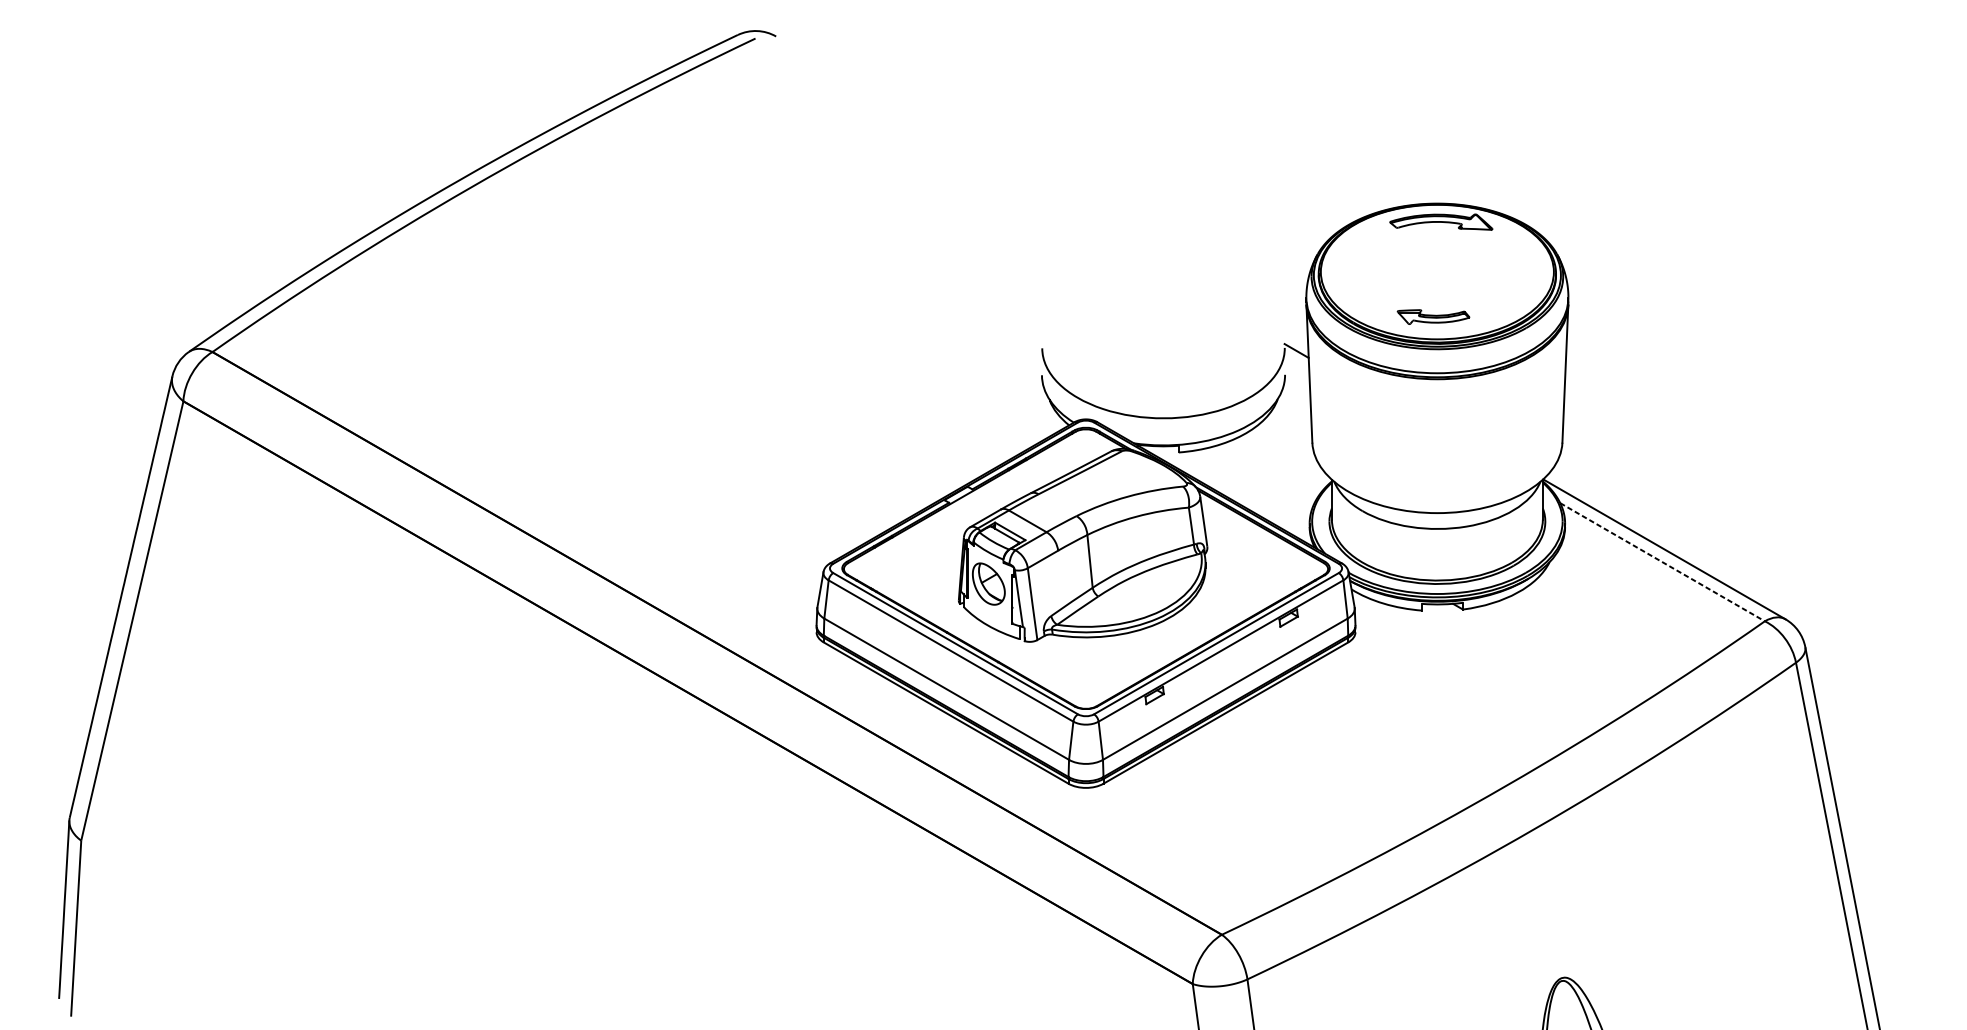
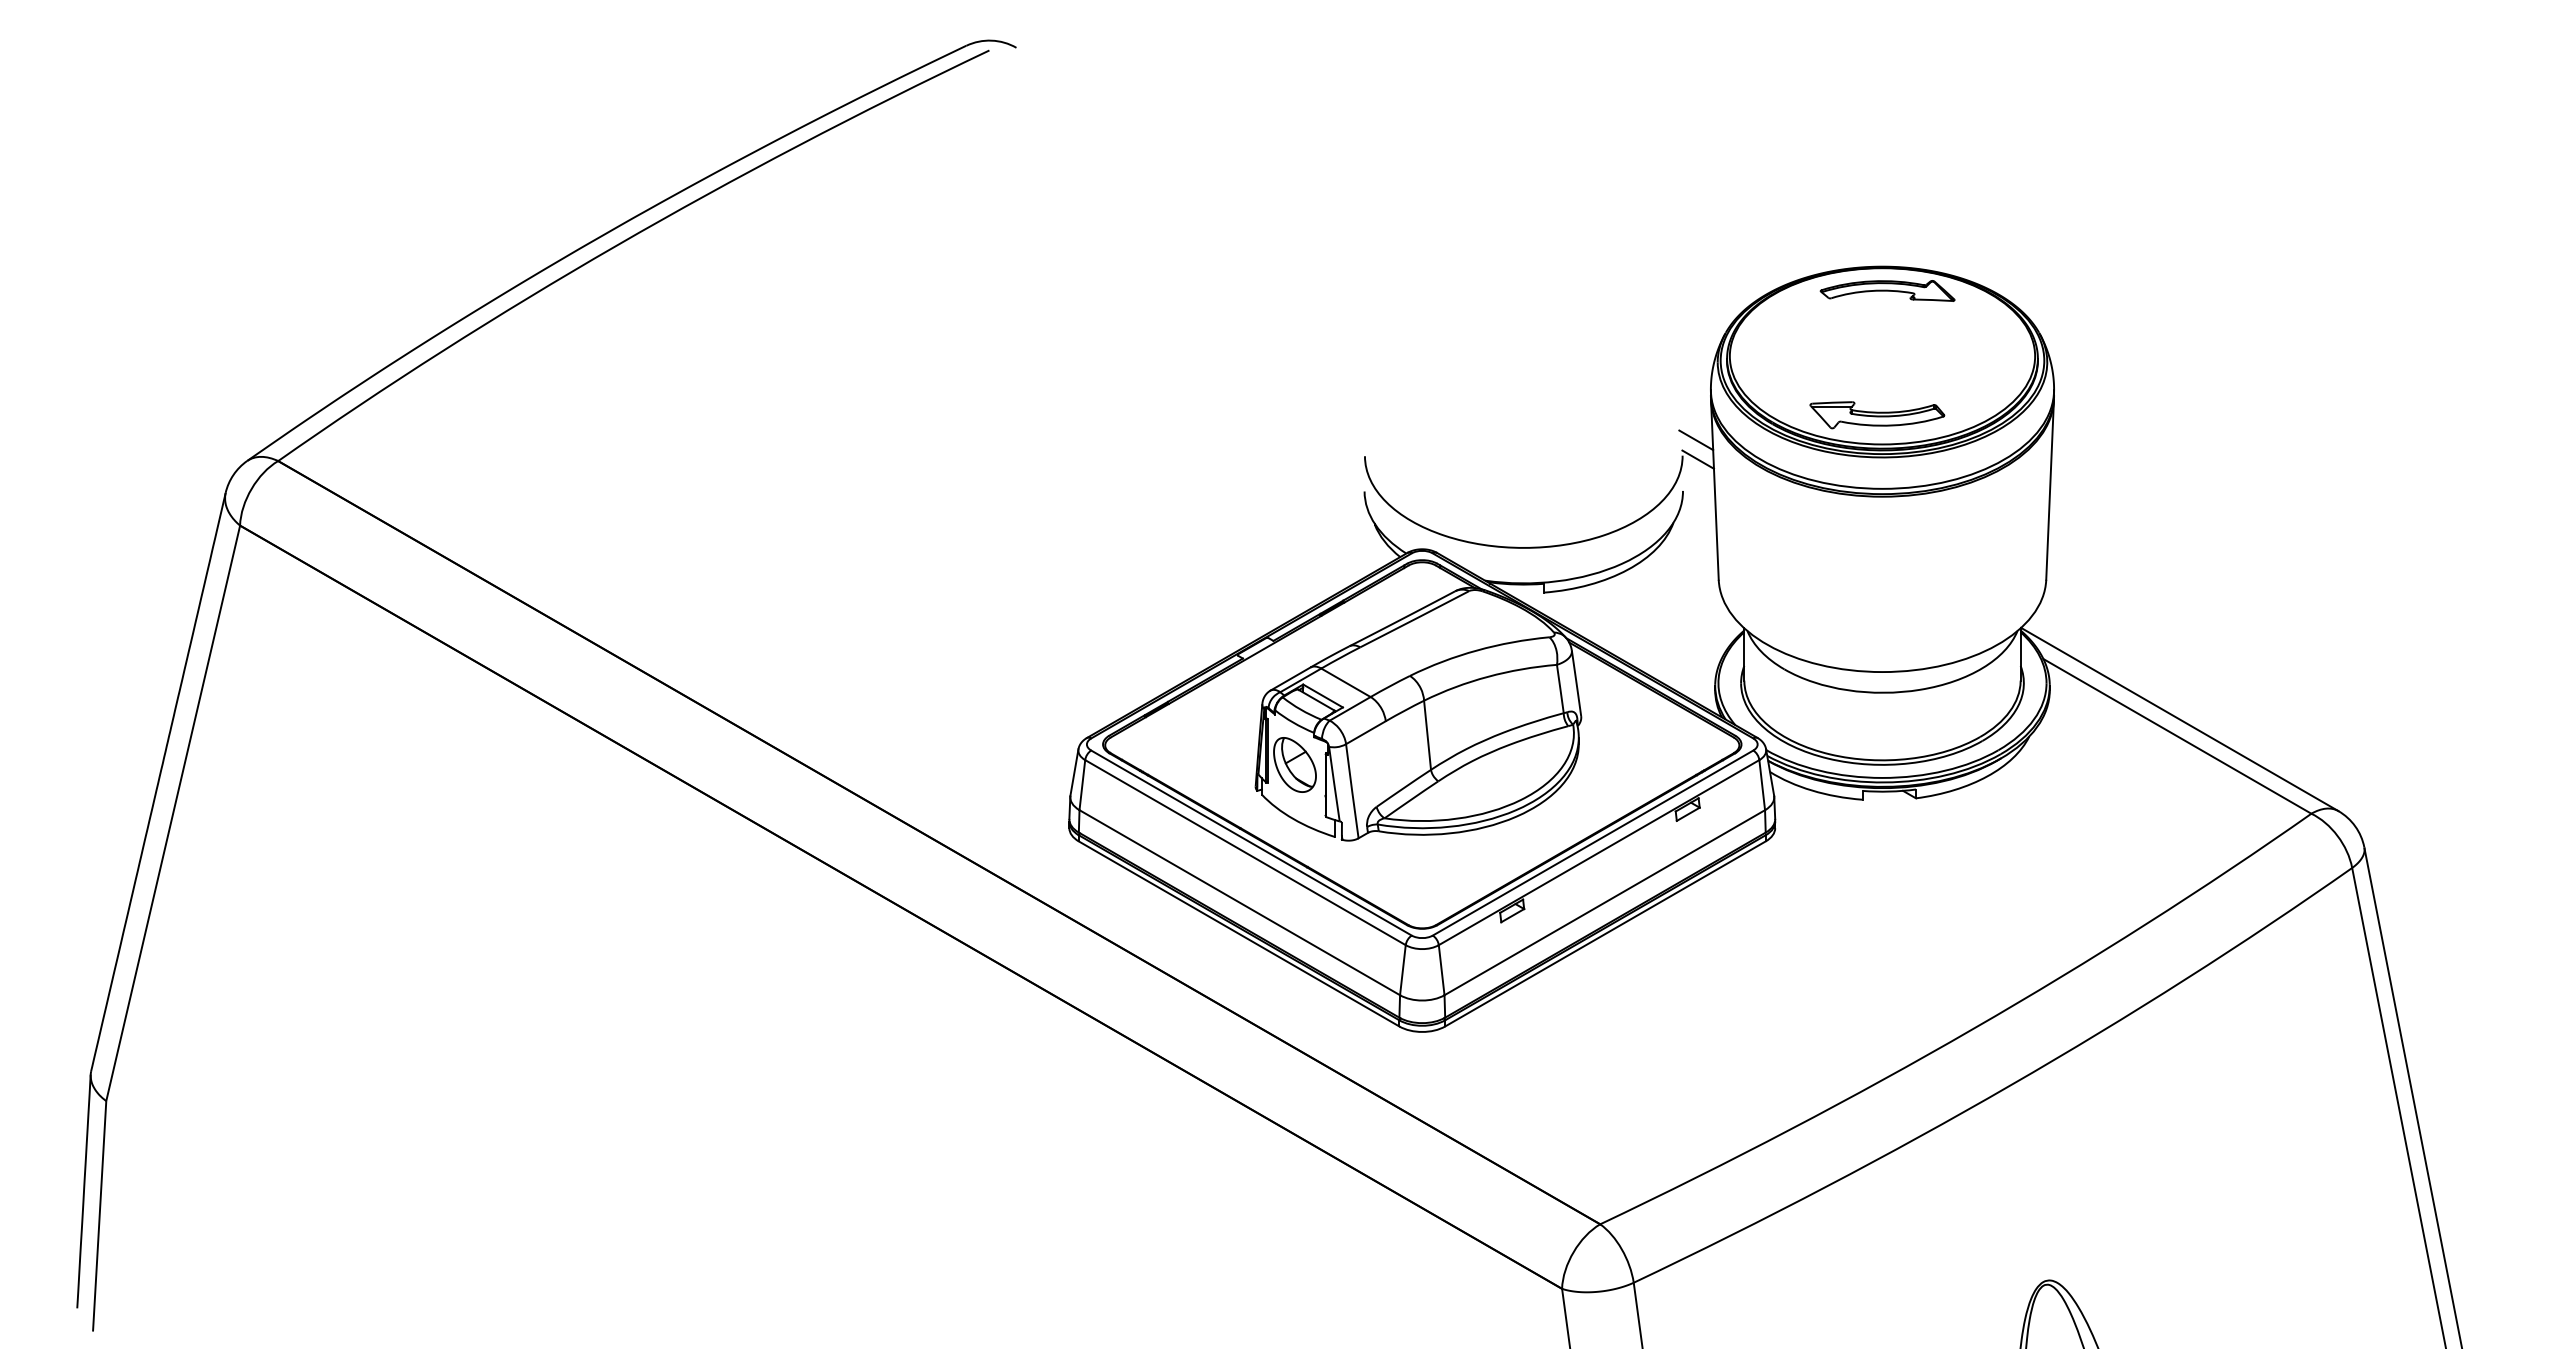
part: (1433, 317) -> (1877, 415), size x1.43
line: (1295, 336) -> (1696, 440), added
line: (1662, 562) -> (2177, 736), dashed -> solid

